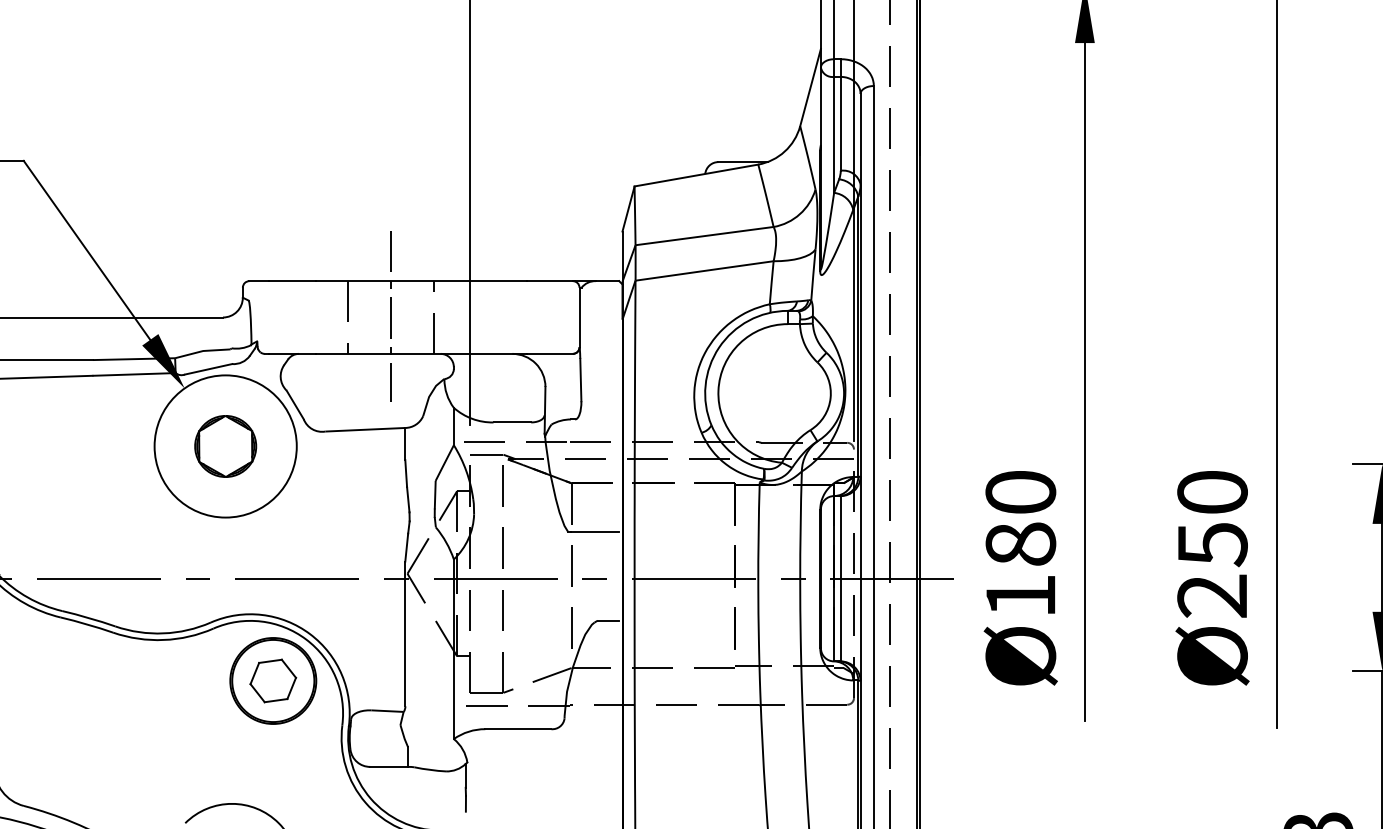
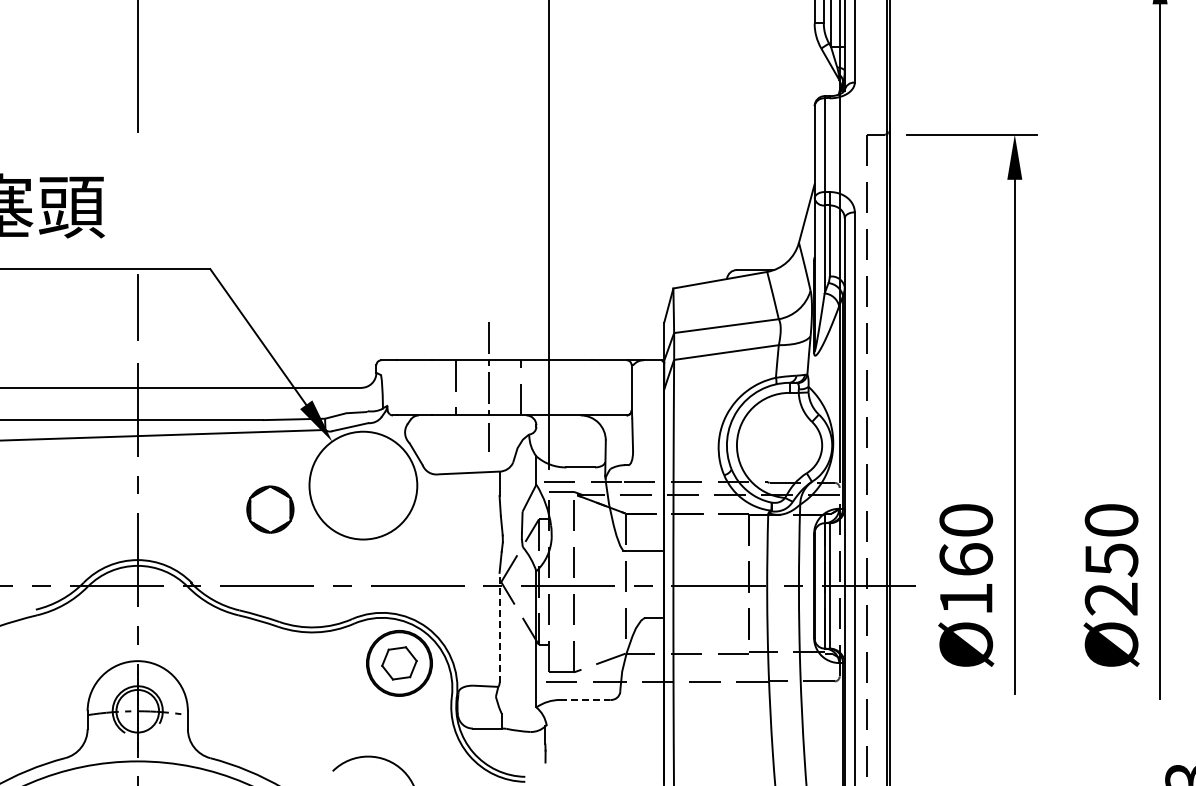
part: (225, 446) -> (270, 509), moved
text: (1021, 543) -> (966, 559), Ø180 -> Ø160
line: (405, 633) -> (499, 627), solid -> dashed
line: (518, 728) -> (585, 699), solid -> dashed

